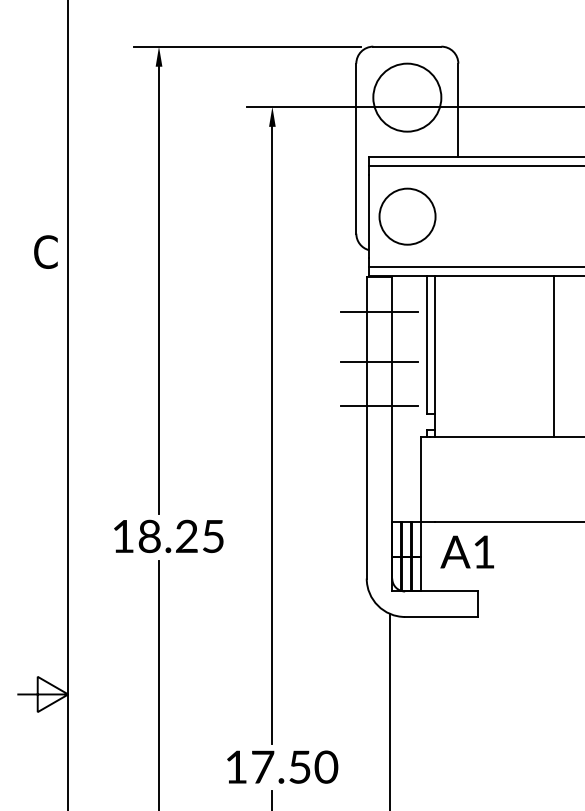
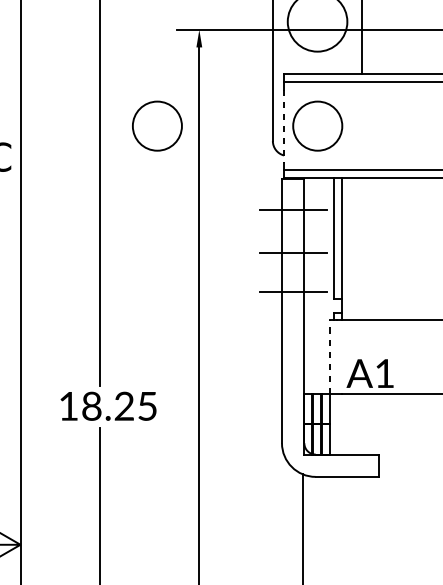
circle: (224, 216) -> (157, 125), added
line: (369, 216) -> (284, 125), solid -> dashed
line: (421, 479) -> (329, 356), solid -> dashed
text: (466, 551) -> (369, 373), moved

